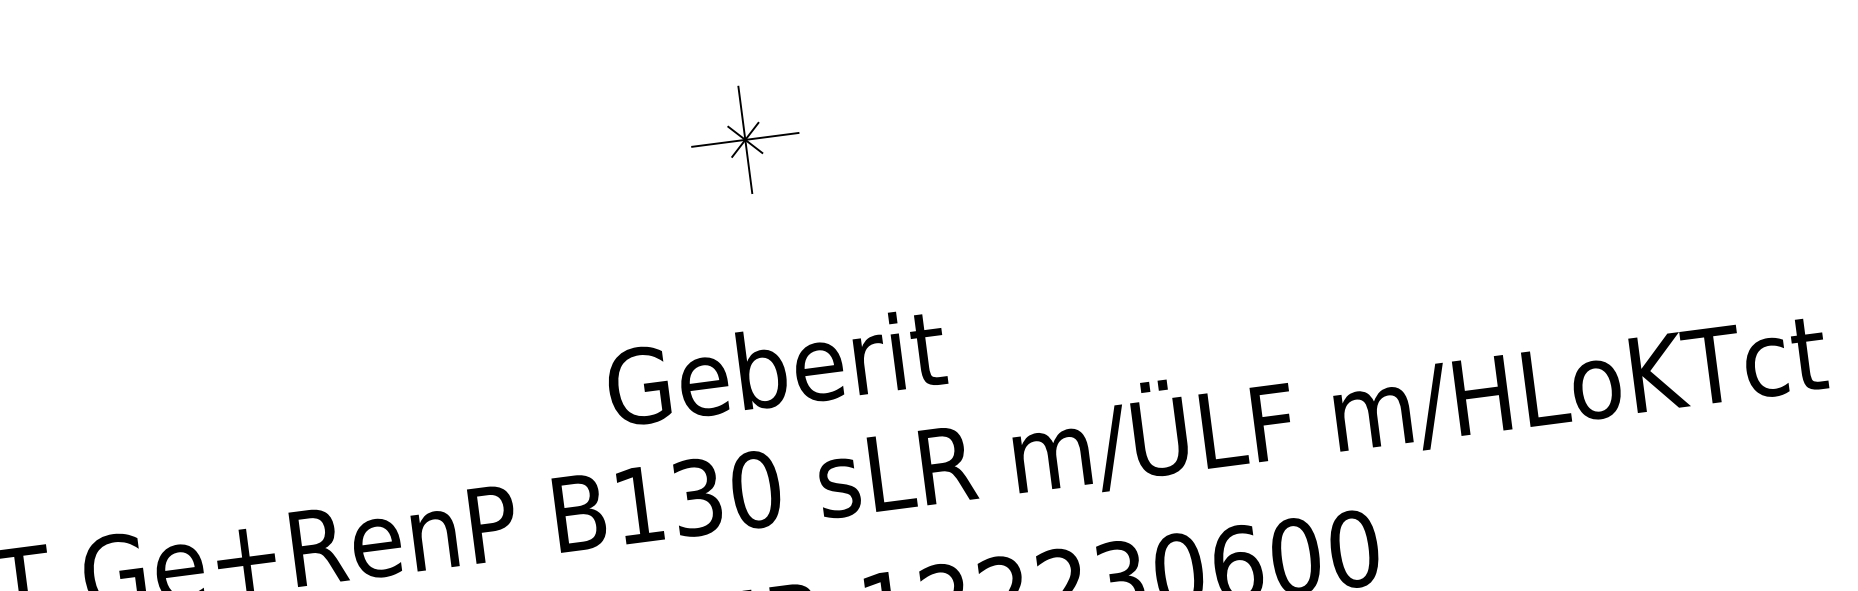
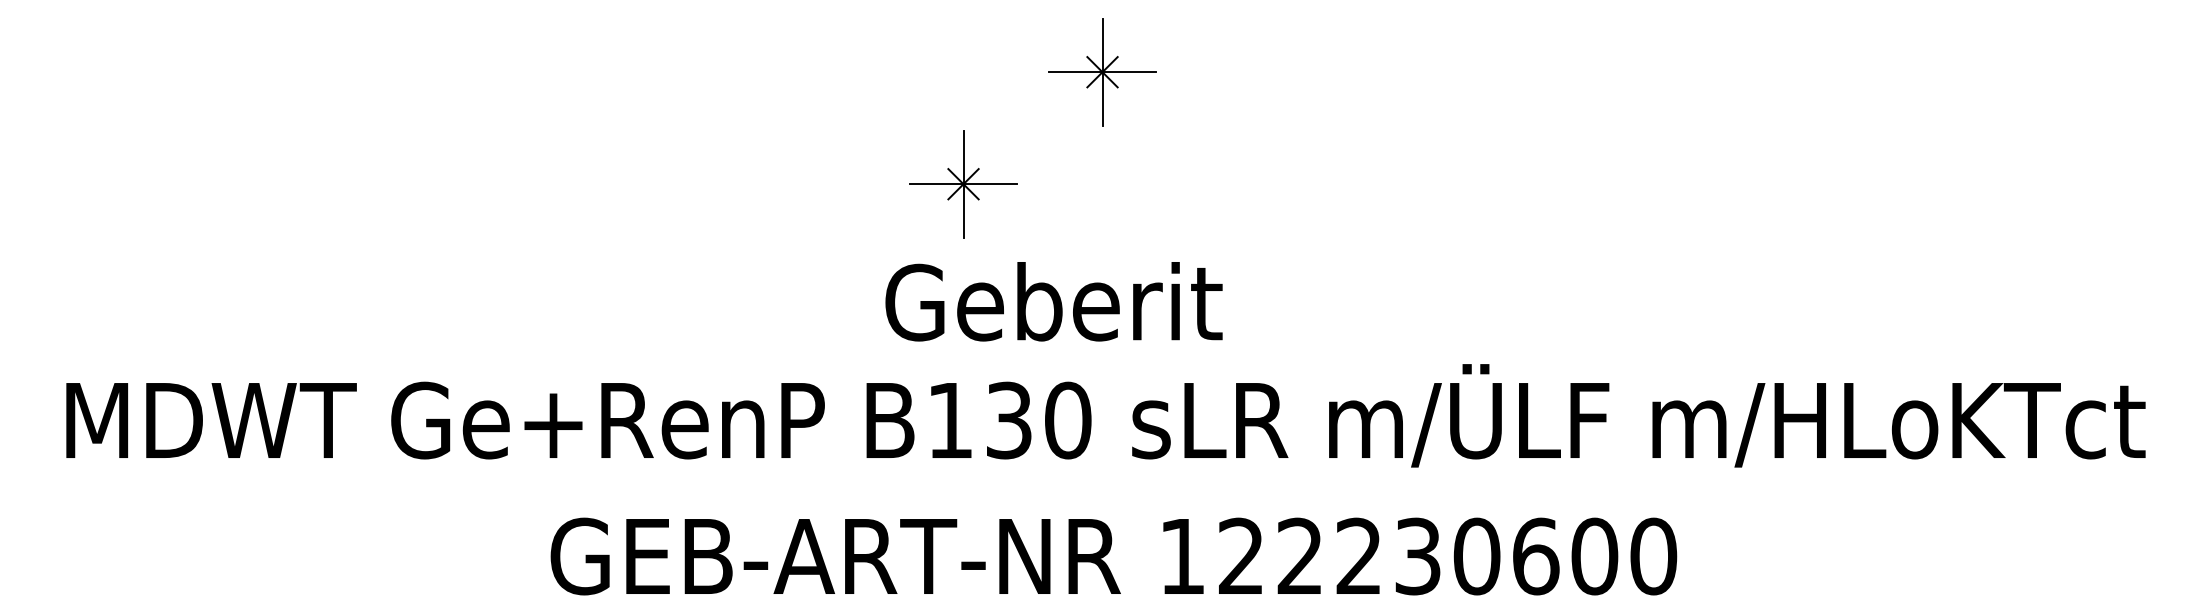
part: (621, 269) -> (963, 184), added
text: (775, 367) -> (1053, 301), moved

